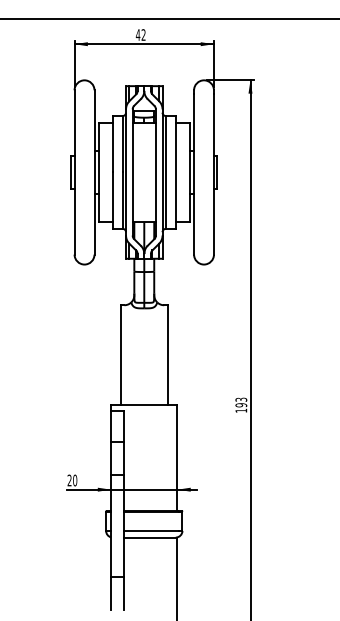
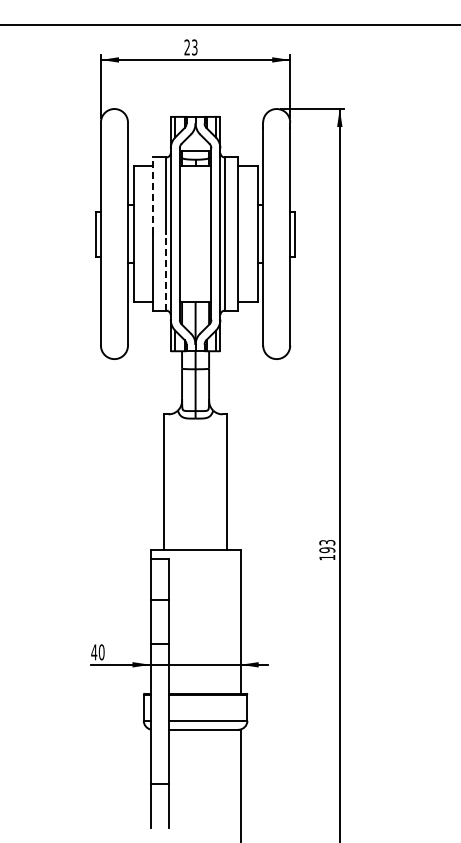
text: (140, 35) -> (190, 47), 42 -> 23
line: (112, 144) -> (152, 195), solid -> dashed
line: (122, 200) -> (166, 271), solid -> dashed
text: (69, 480) -> (94, 652), 20 -> 40

